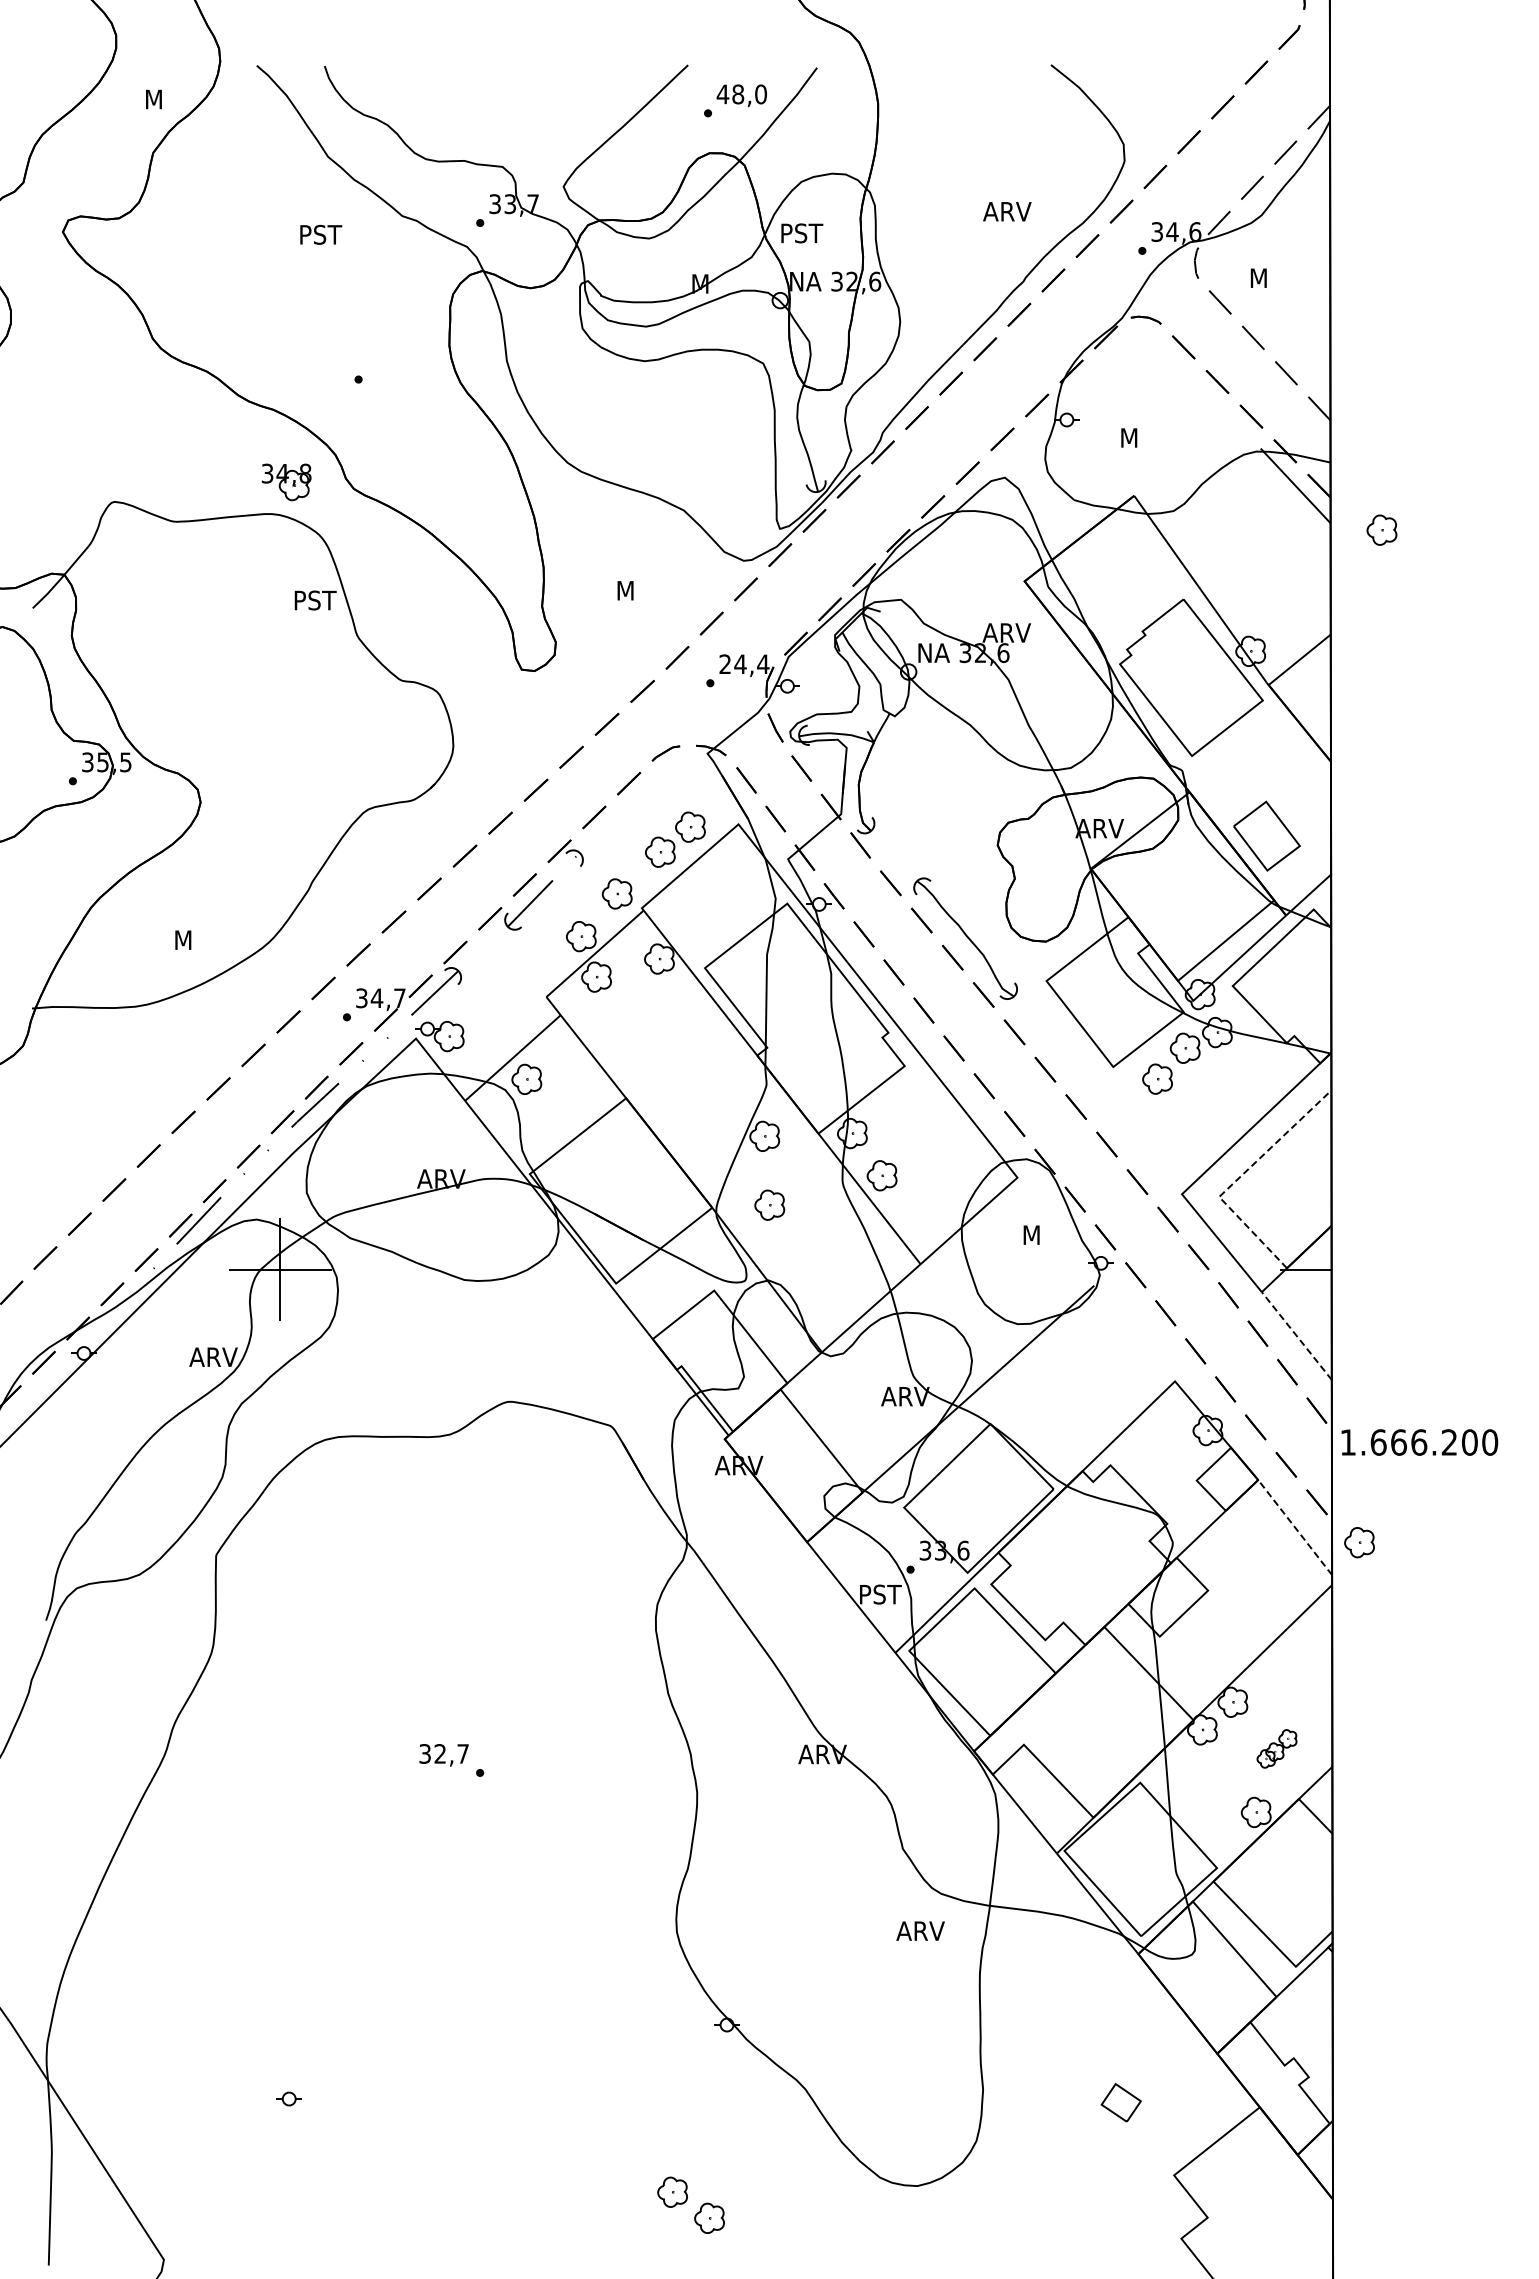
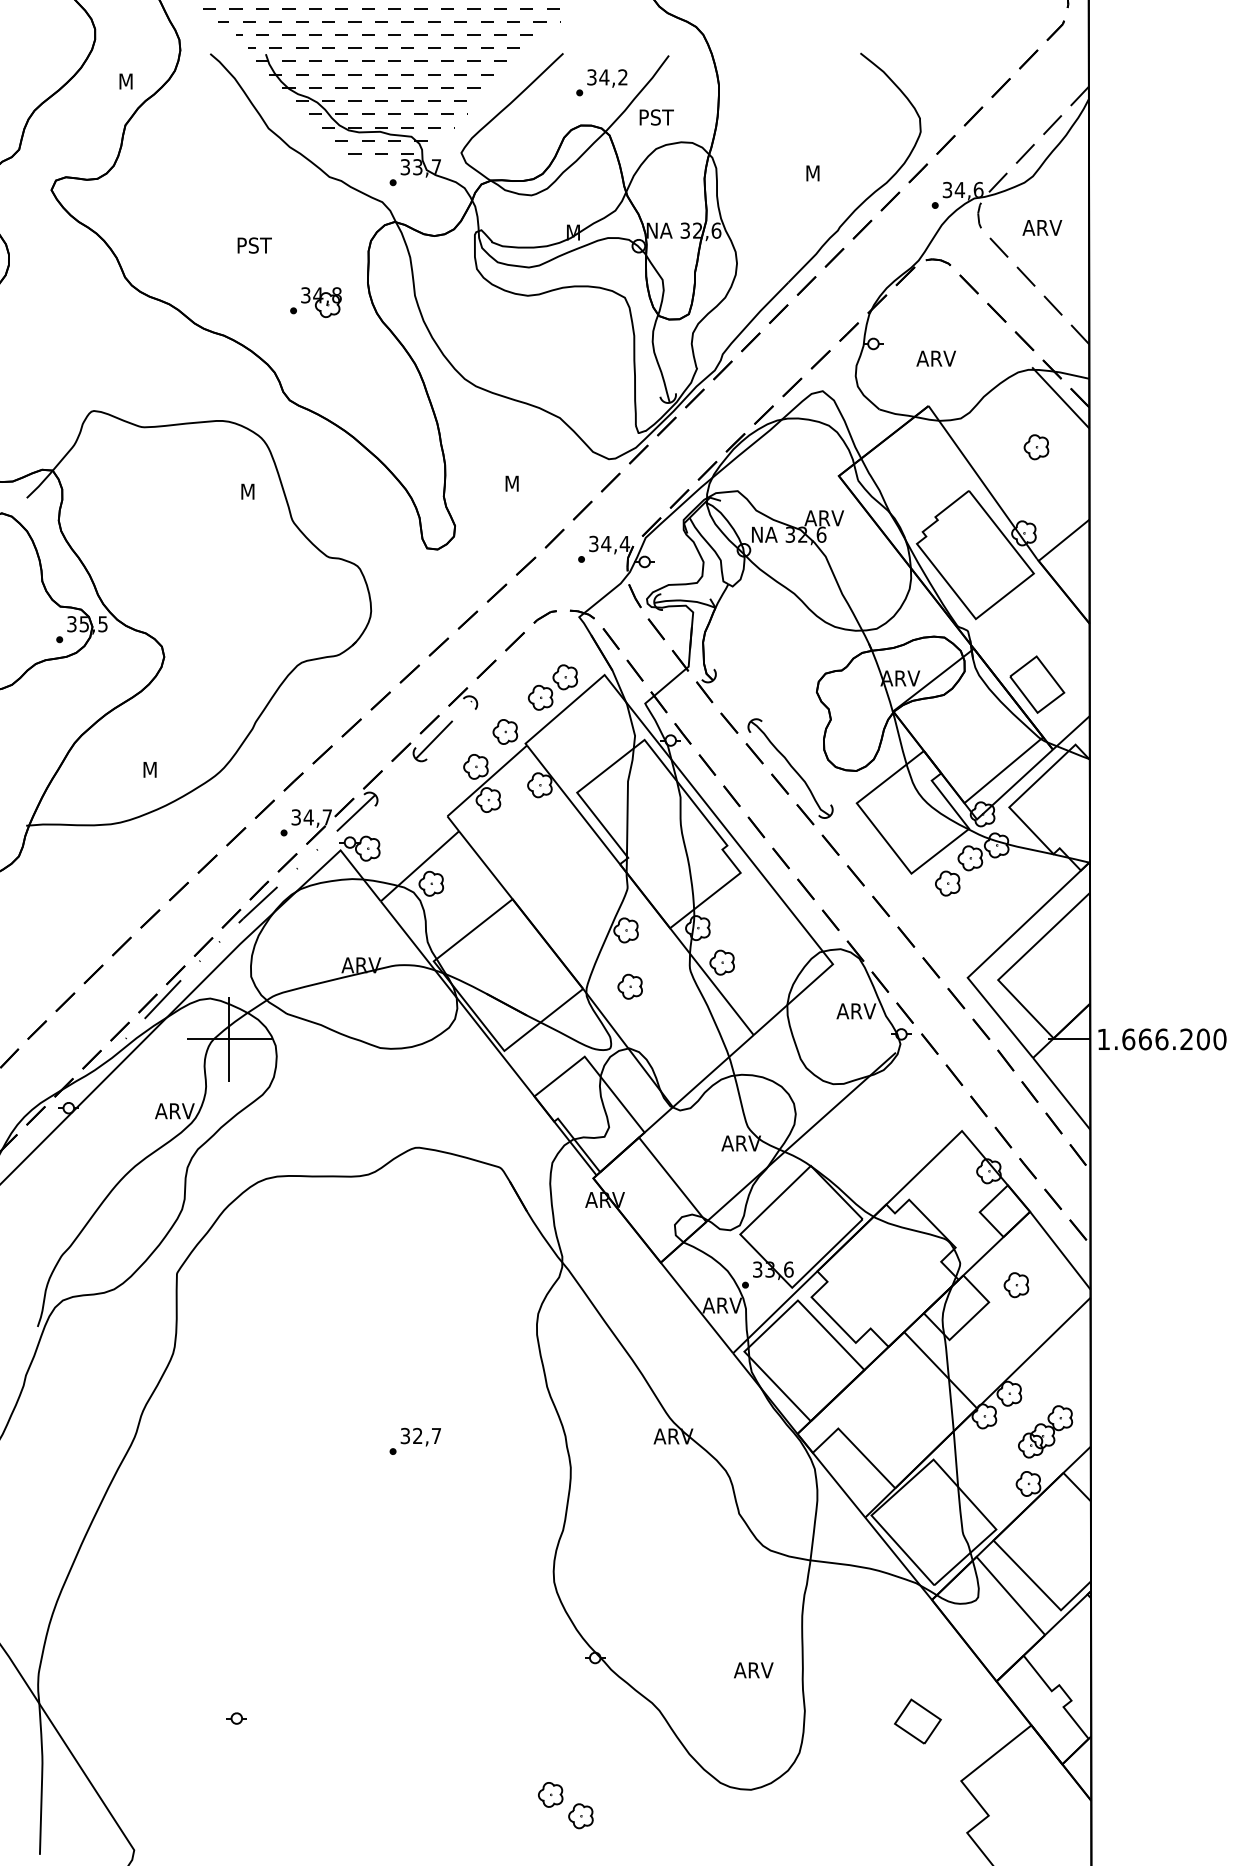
text: (741, 94) -> (607, 77), 48,0 -> 34,2
hatch: (466, 98) -> (381, 80), added
text: (1007, 211) -> (824, 173), ARV -> M
text: (802, 233) -> (657, 117), moved
text: (321, 234) -> (255, 245), moved
text: (1272, 277) -> (1041, 227), M -> ARV
text: (1143, 437) -> (936, 358), M -> ARV
part: (286, 482) -> (321, 302), moved
part: (1381, 529) -> (1036, 446), moved
text: (316, 600) -> (259, 491), PST -> M
text: (724, 664) -> (593, 544), 24,4 -> 34,4
line: (1239, 1177) -> (1014, 964), dashed -> solid
text: (1045, 1234) -> (855, 1010), M -> ARV
line: (1296, 1335) -> (1061, 1093), dashed -> solid
text: (1419, 1442) -> (1162, 1039), moved
line: (1294, 1527) -> (1059, 1250), dashed -> solid
part: (1359, 1542) -> (1016, 1285), moved
text: (882, 1594) -> (722, 1305), PST -> ARV
part: (1276, 1748) -> (1045, 1431), size x1.67
text: (443, 1755) -> (420, 1437), moved
text: (920, 1930) -> (753, 1669), moved
part: (1121, 2102) -> (918, 1721), size x1.43

